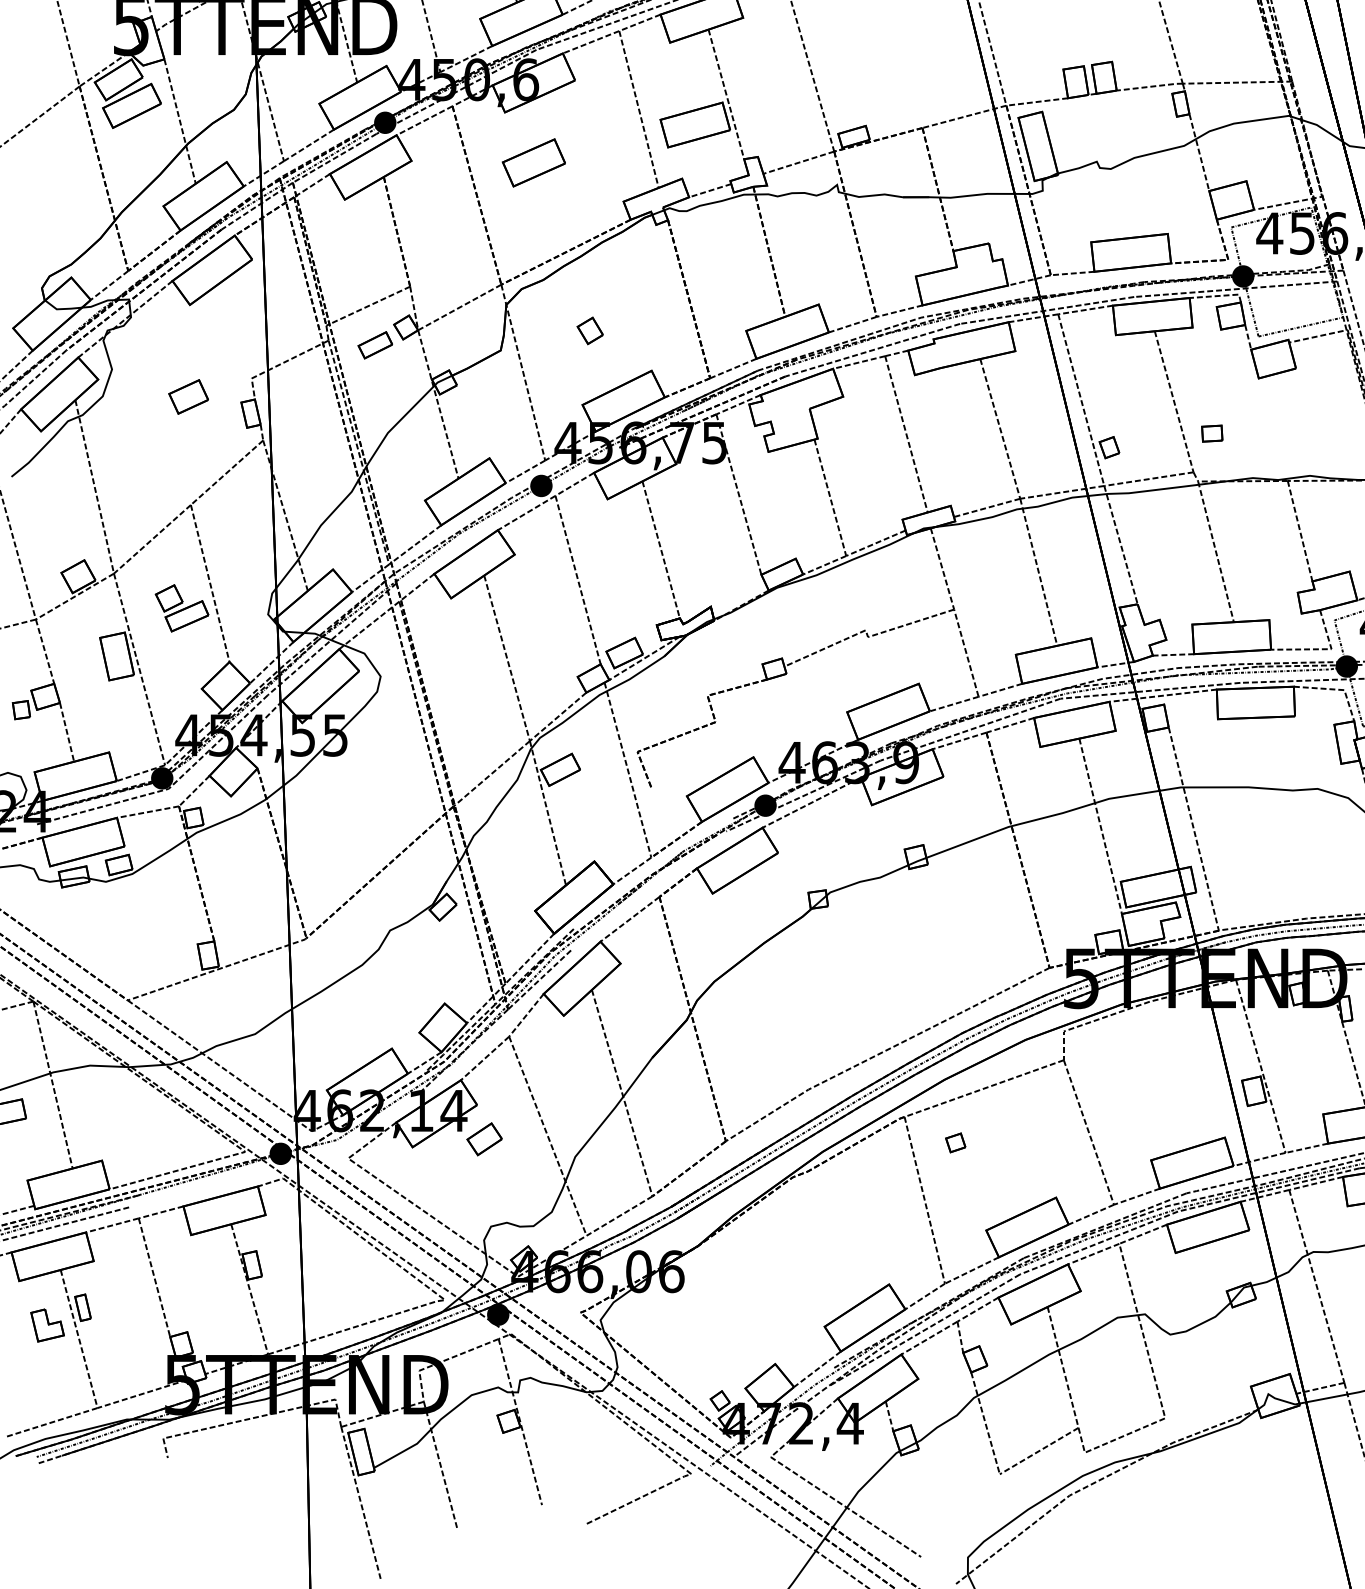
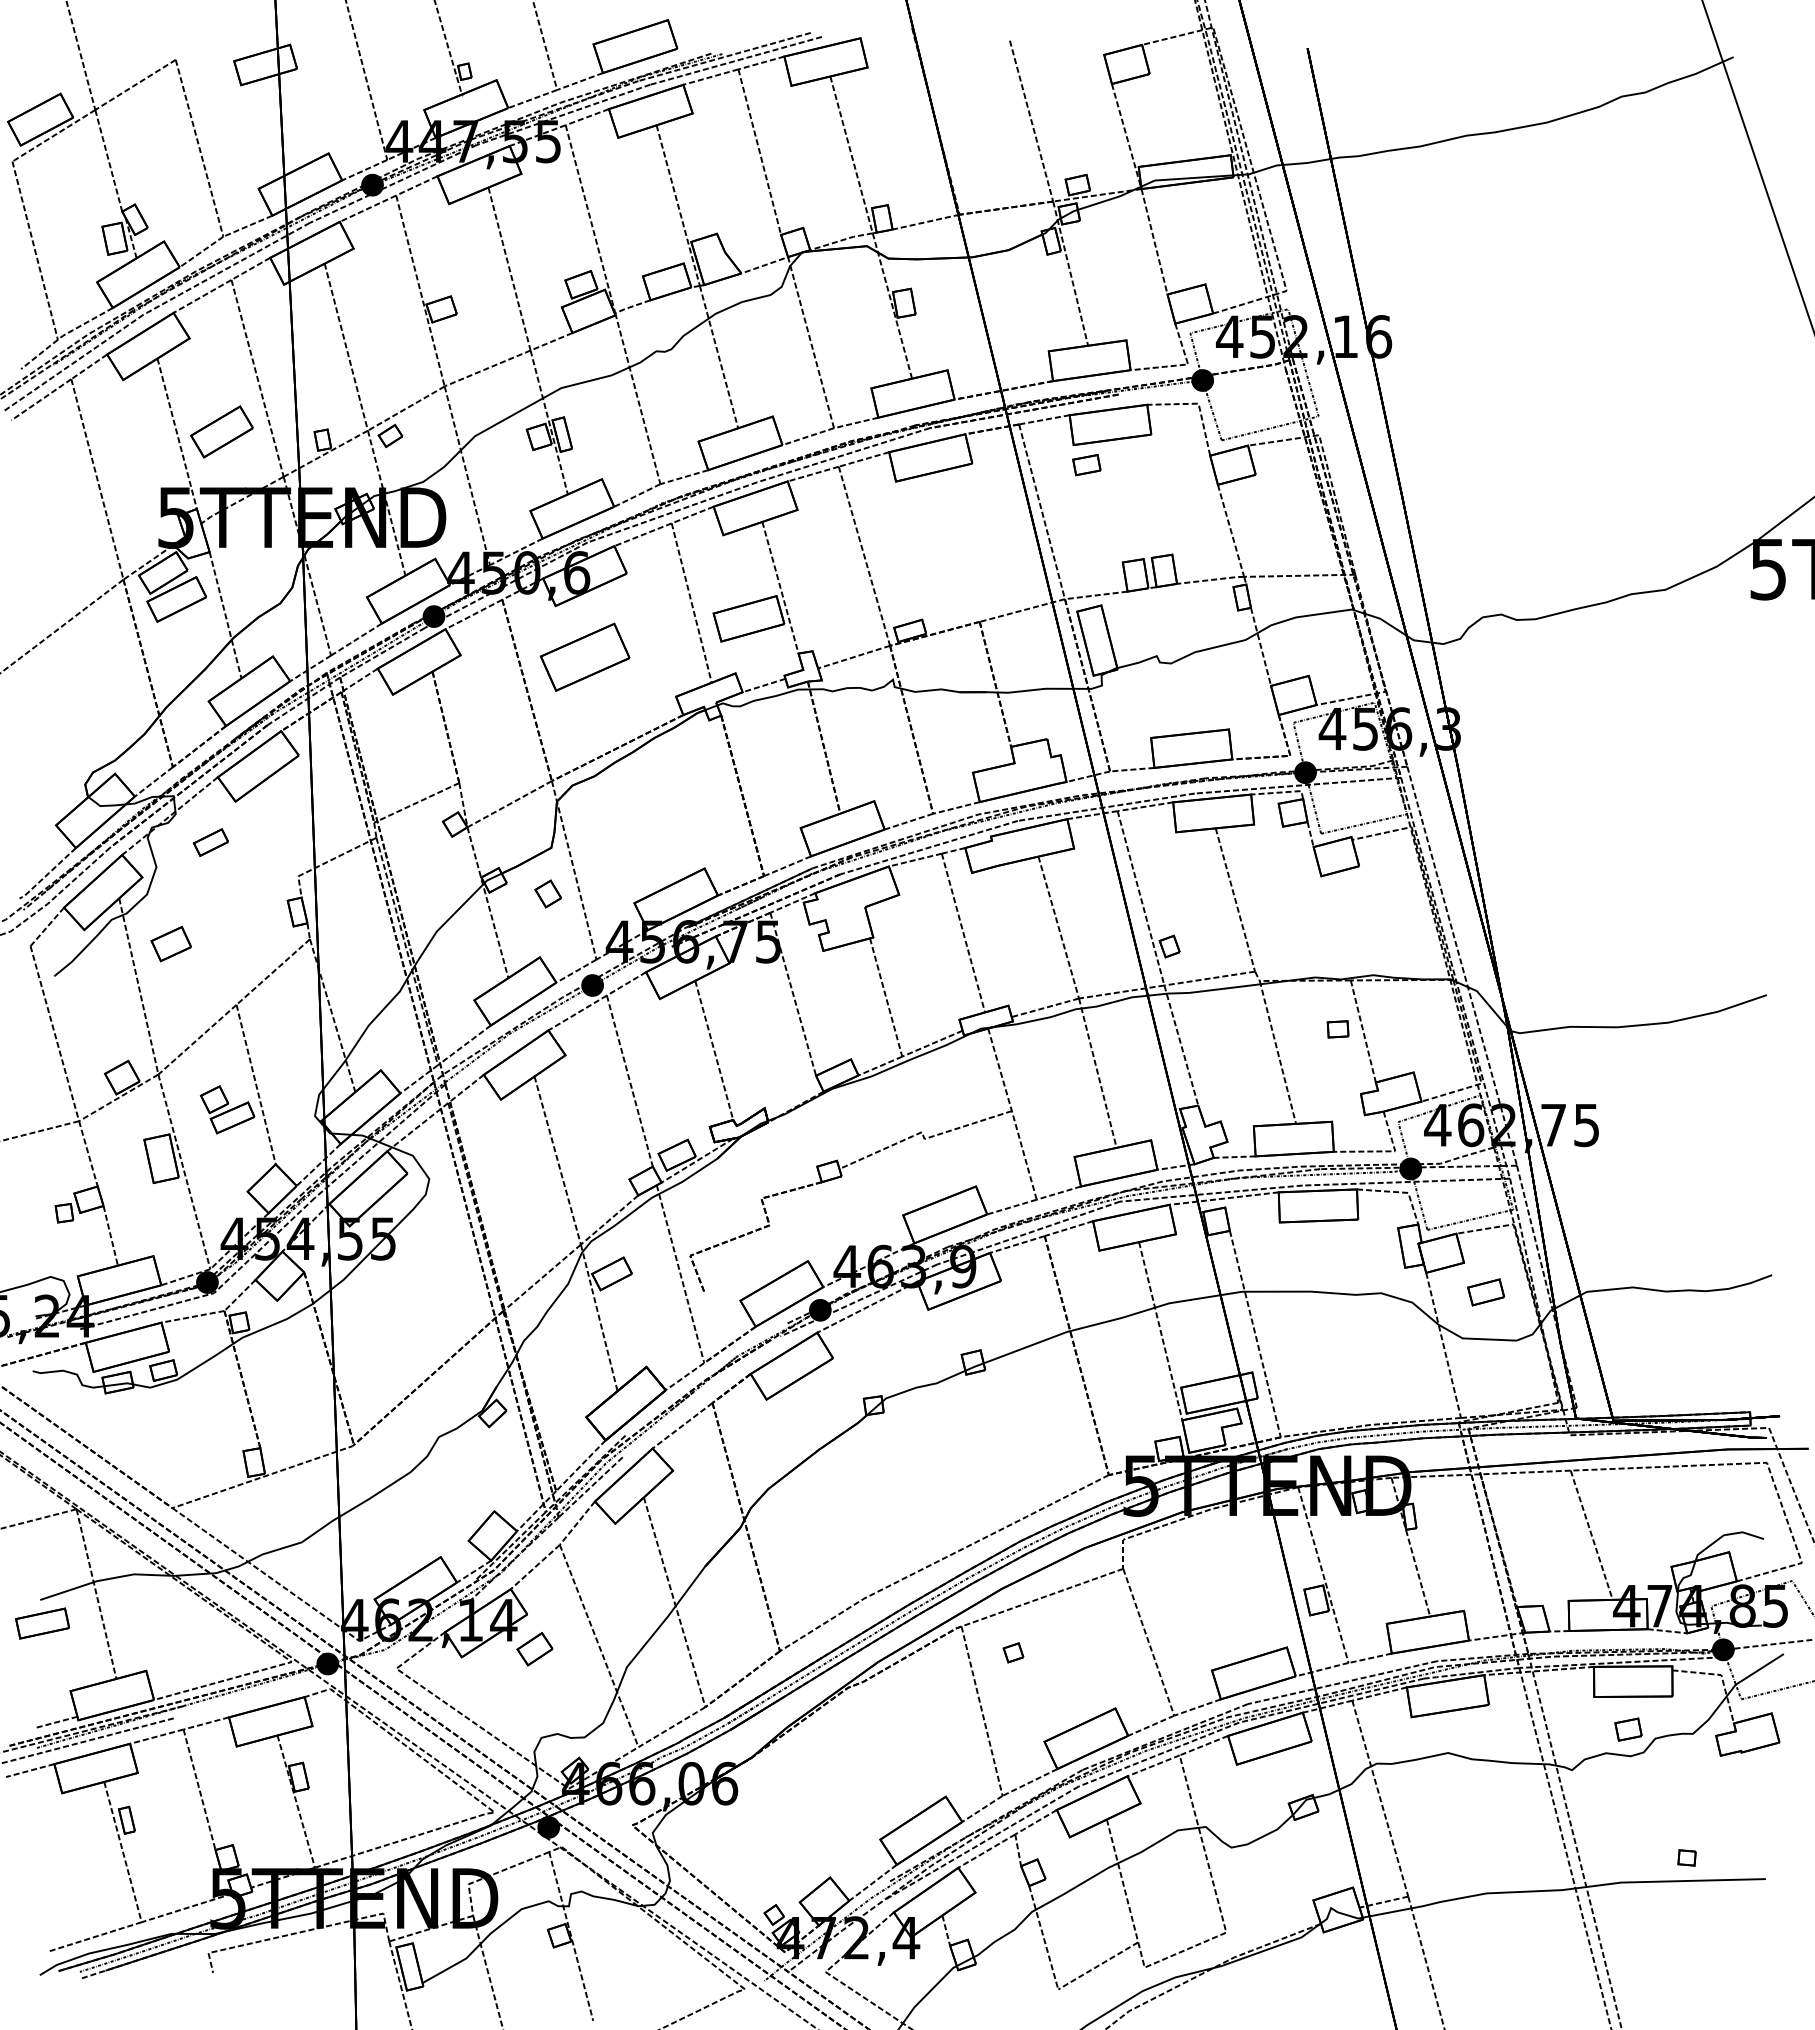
part: (533, 163) -> (584, 657), size x1.4
part: (589, 330) -> (547, 893), moved
part: (374, 345) -> (210, 842), moved
part: (187, 397) -> (170, 944), moved
part: (1211, 433) -> (1337, 1029), moved
part: (47, 1325) -> (90, 1838), removed

